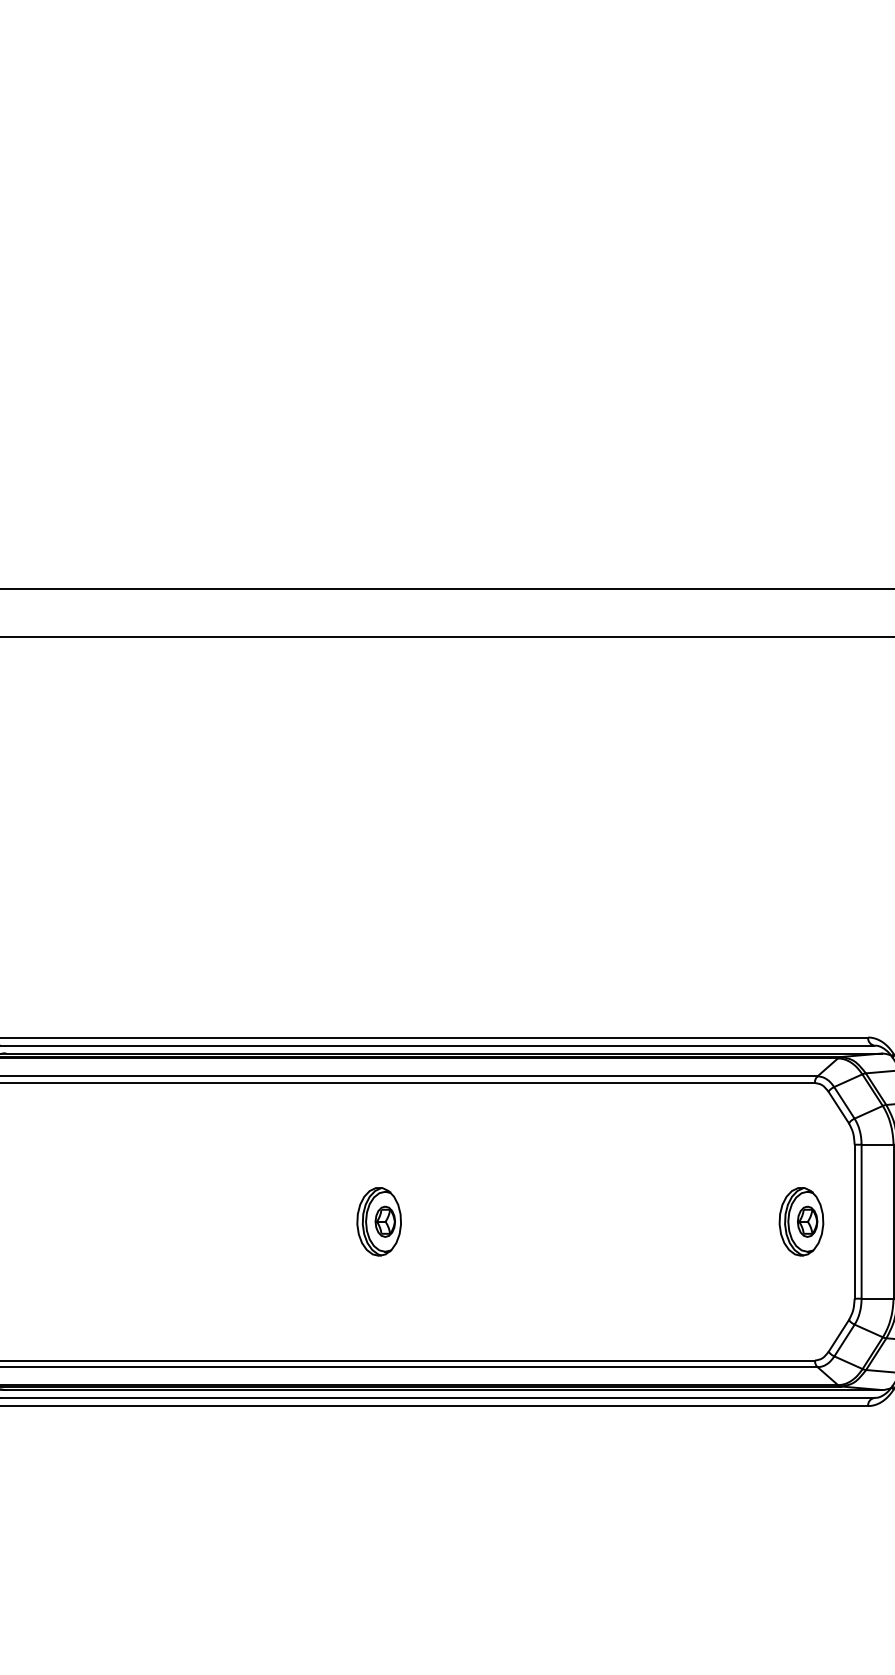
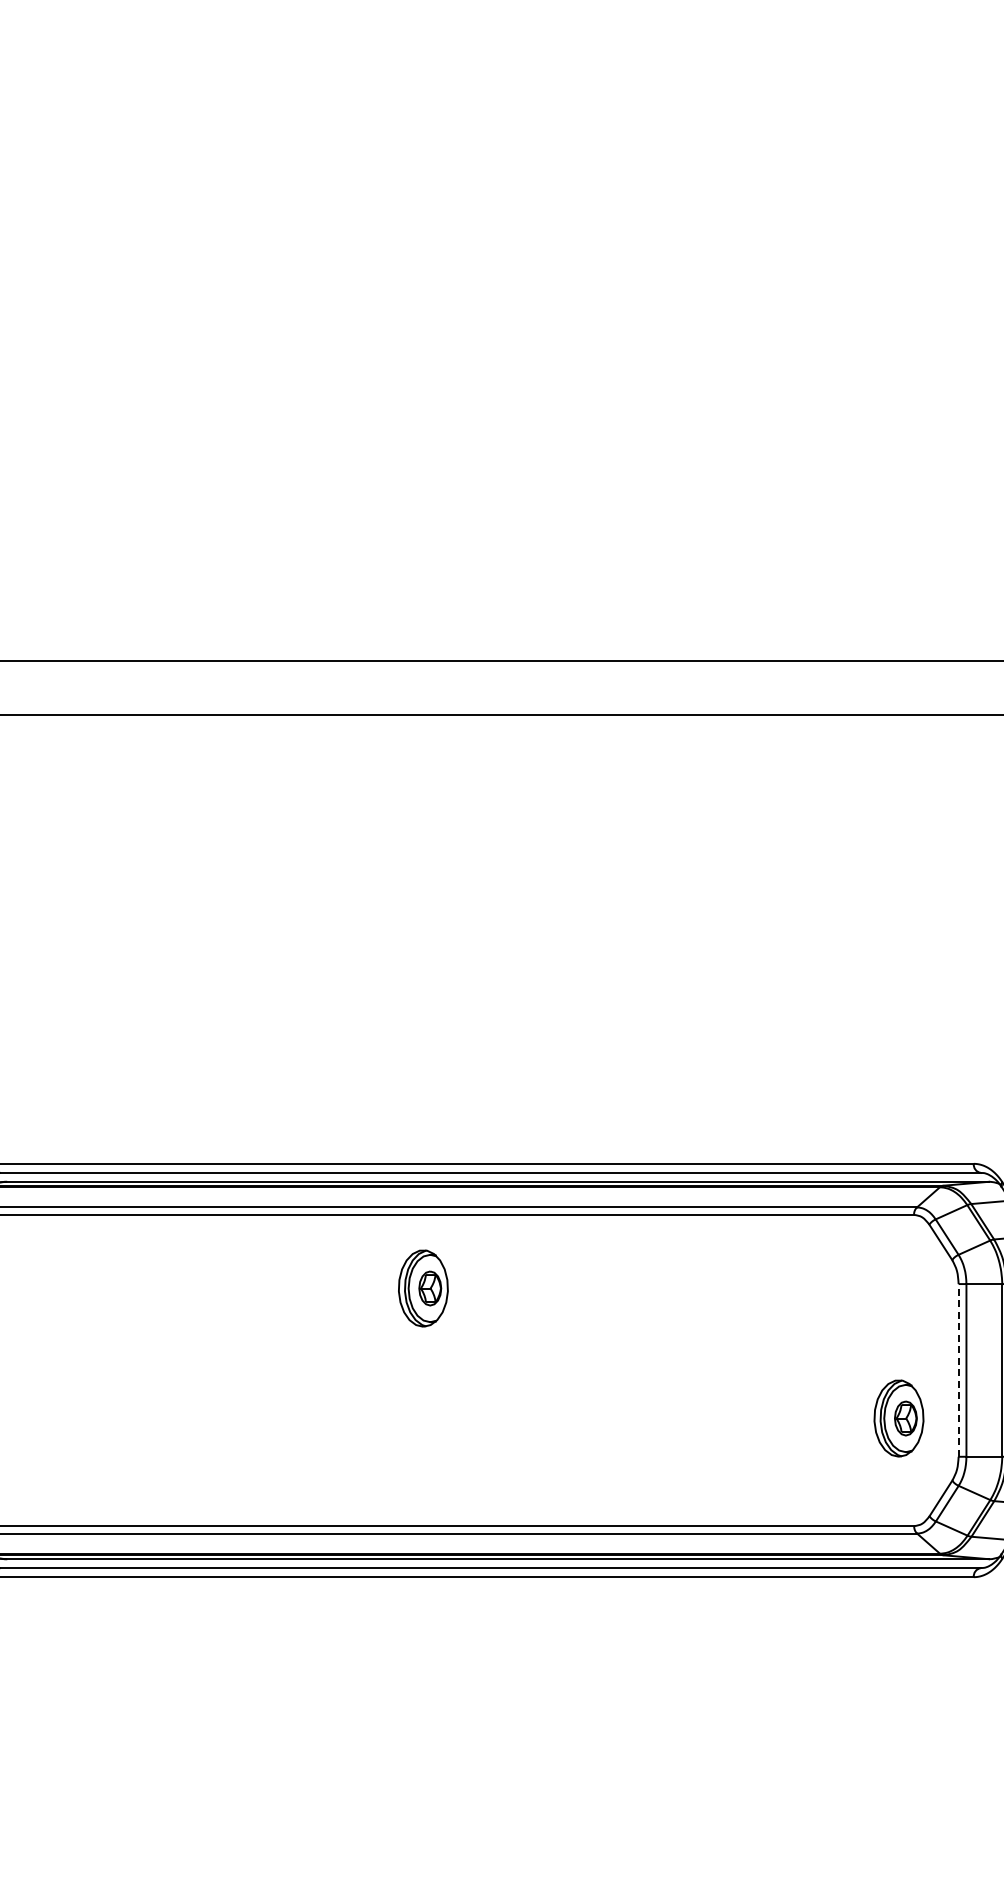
line: (854, 1220) -> (958, 1369), solid -> dashed
part: (379, 1221) -> (423, 1288), moved
part: (801, 1221) -> (898, 1418), moved

